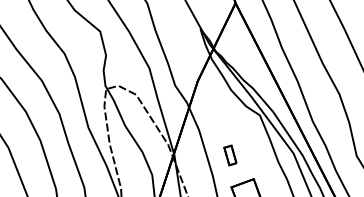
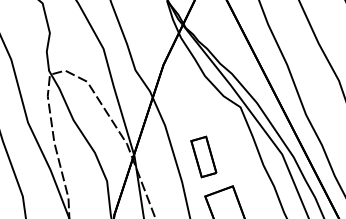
part: (230, 155) -> (204, 156), size x1.67

